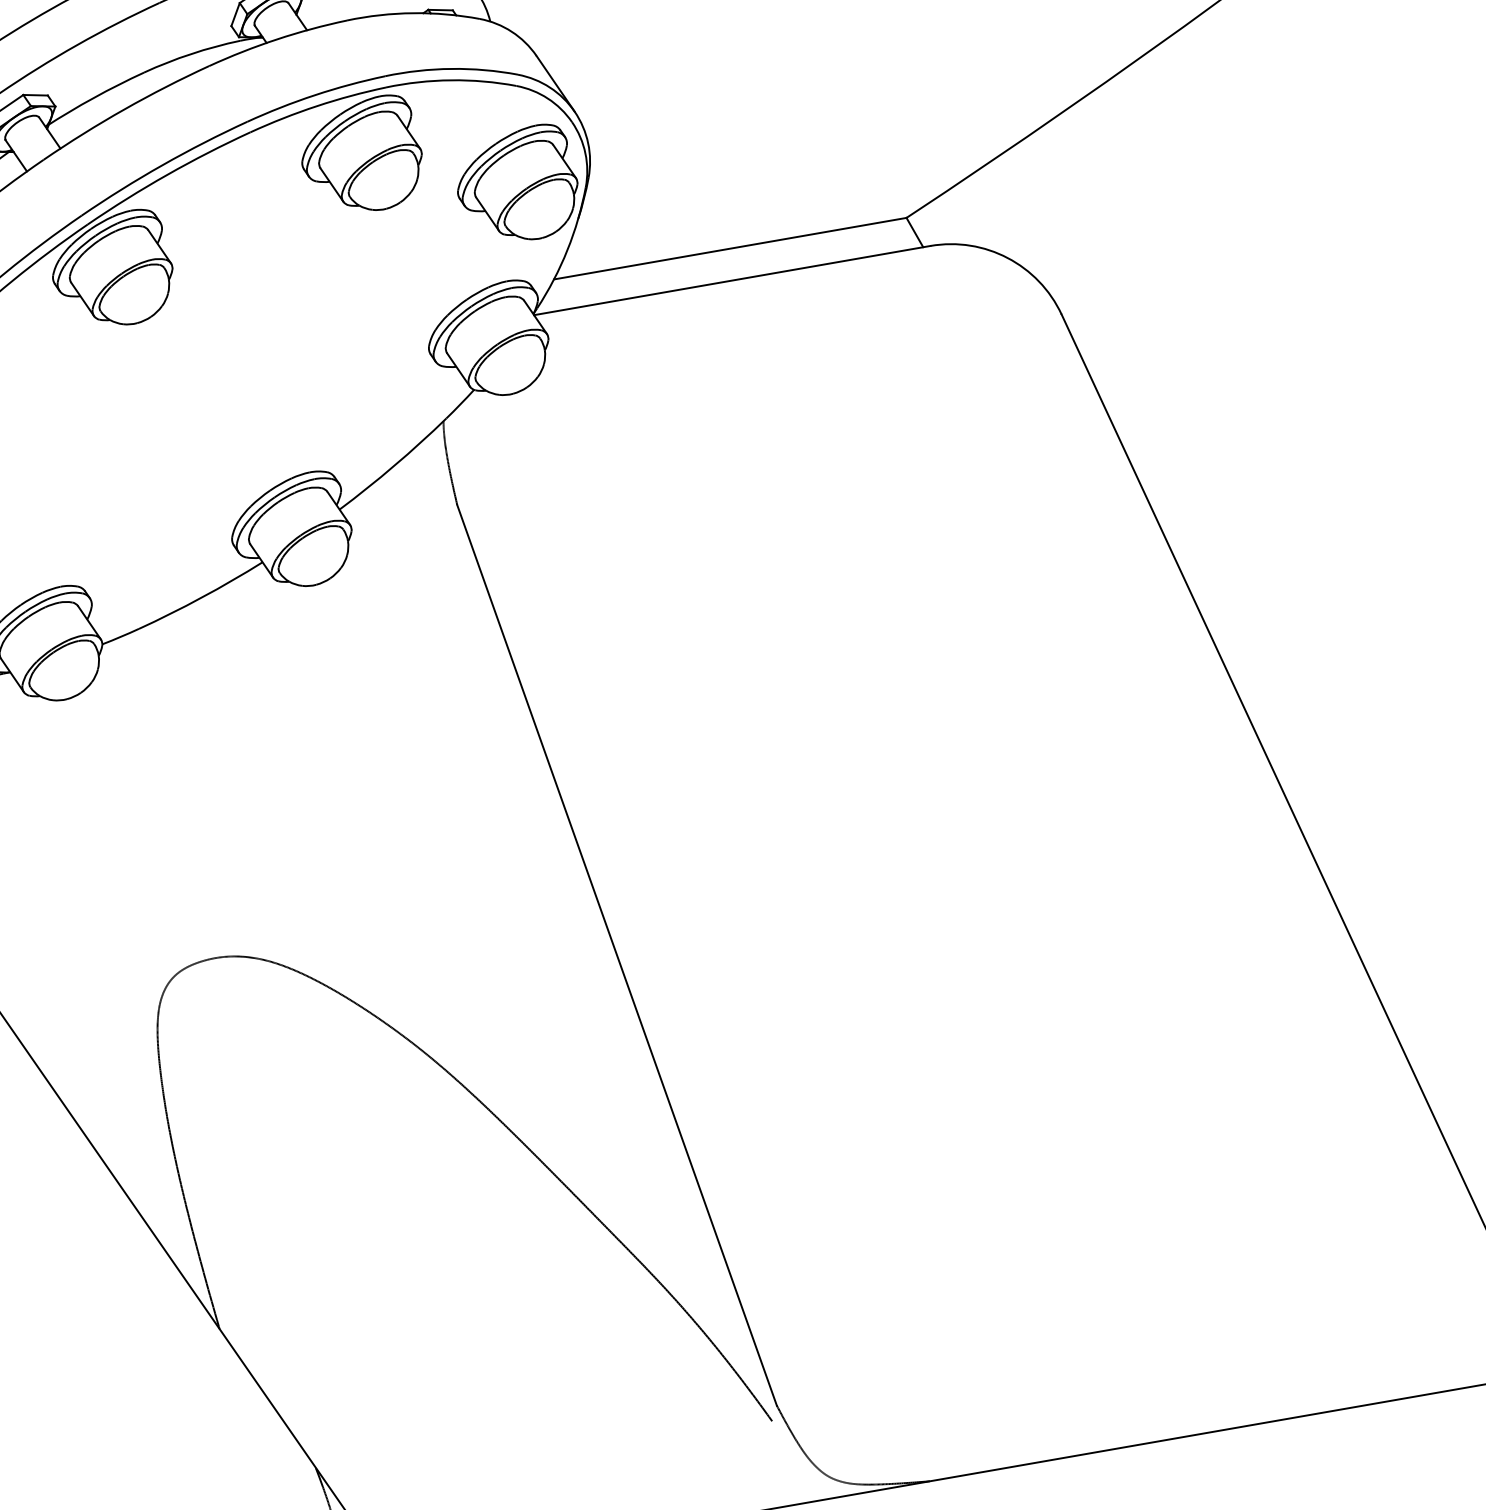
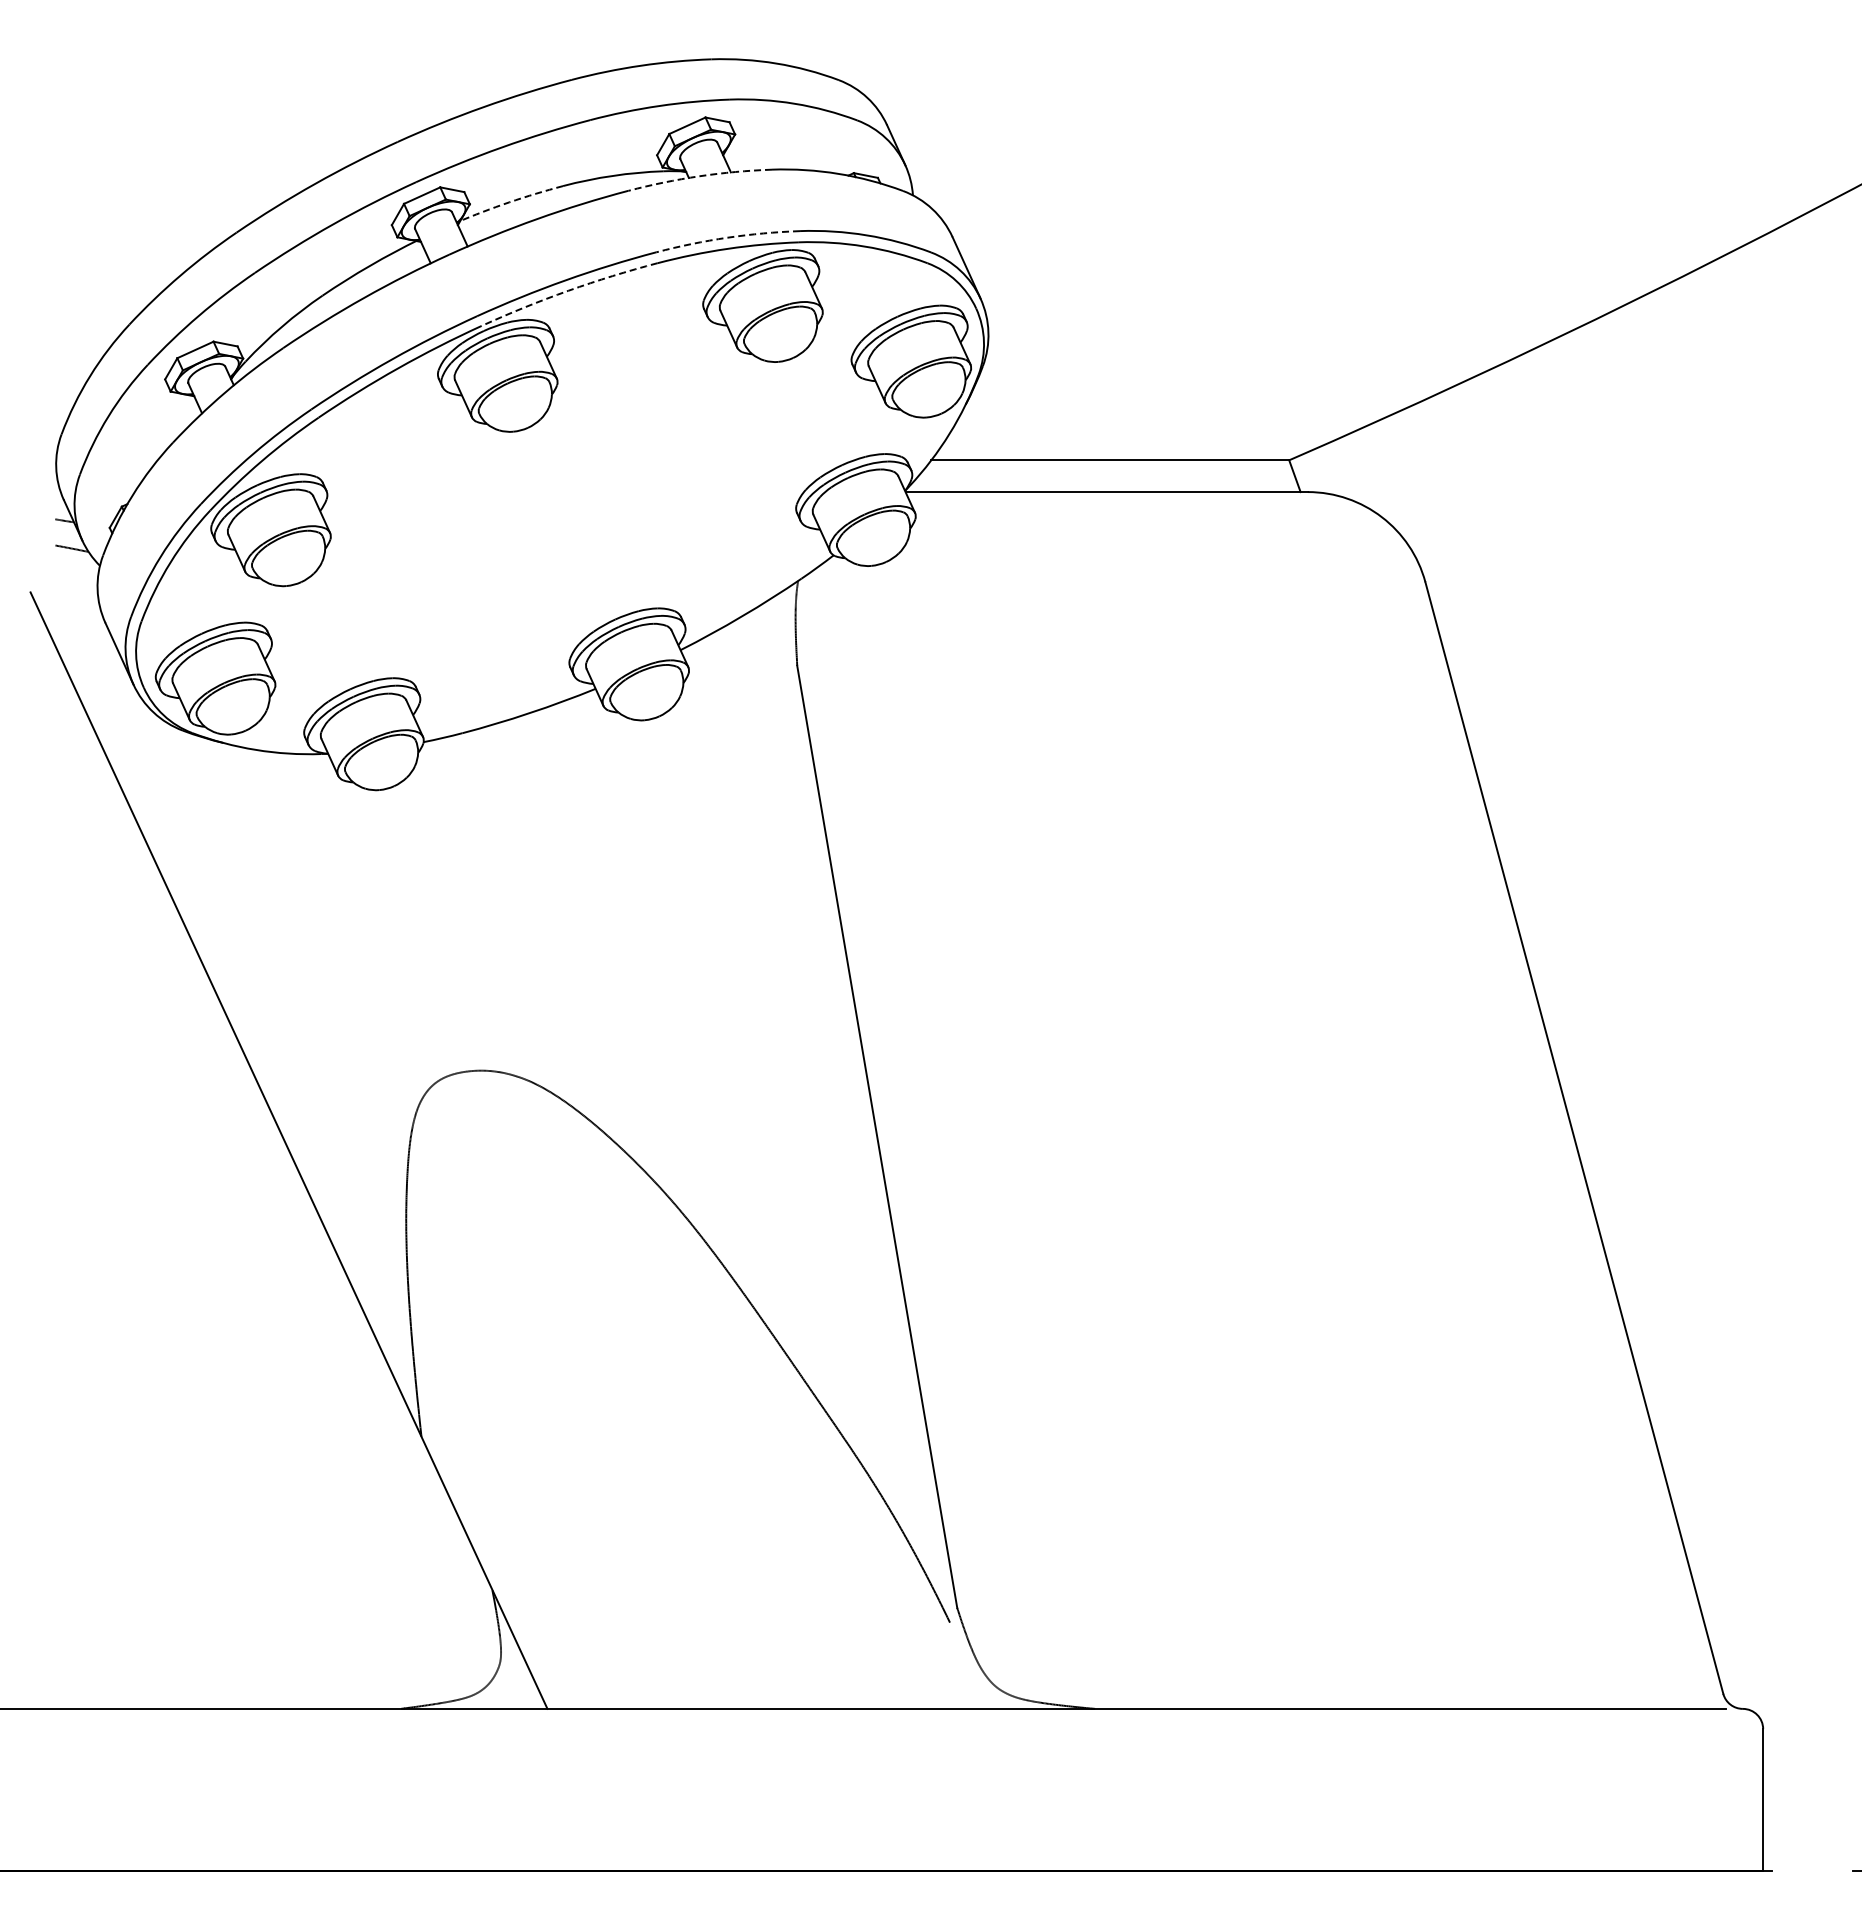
arc: (276, 39) -> (699, 176), solid -> dashed
arc: (314, 94) -> (727, 237), solid -> dashed
arc: (94, 97) -> (509, 202), solid -> dashed
arc: (167, 174) -> (568, 290), solid -> dashed

